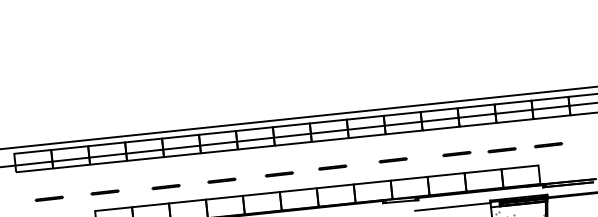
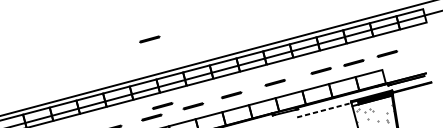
line: (234, 76) -> (149, 39), added
line: (238, 167) -> (162, 105), added
line: (452, 206) -> (323, 109), solid -> dashed

